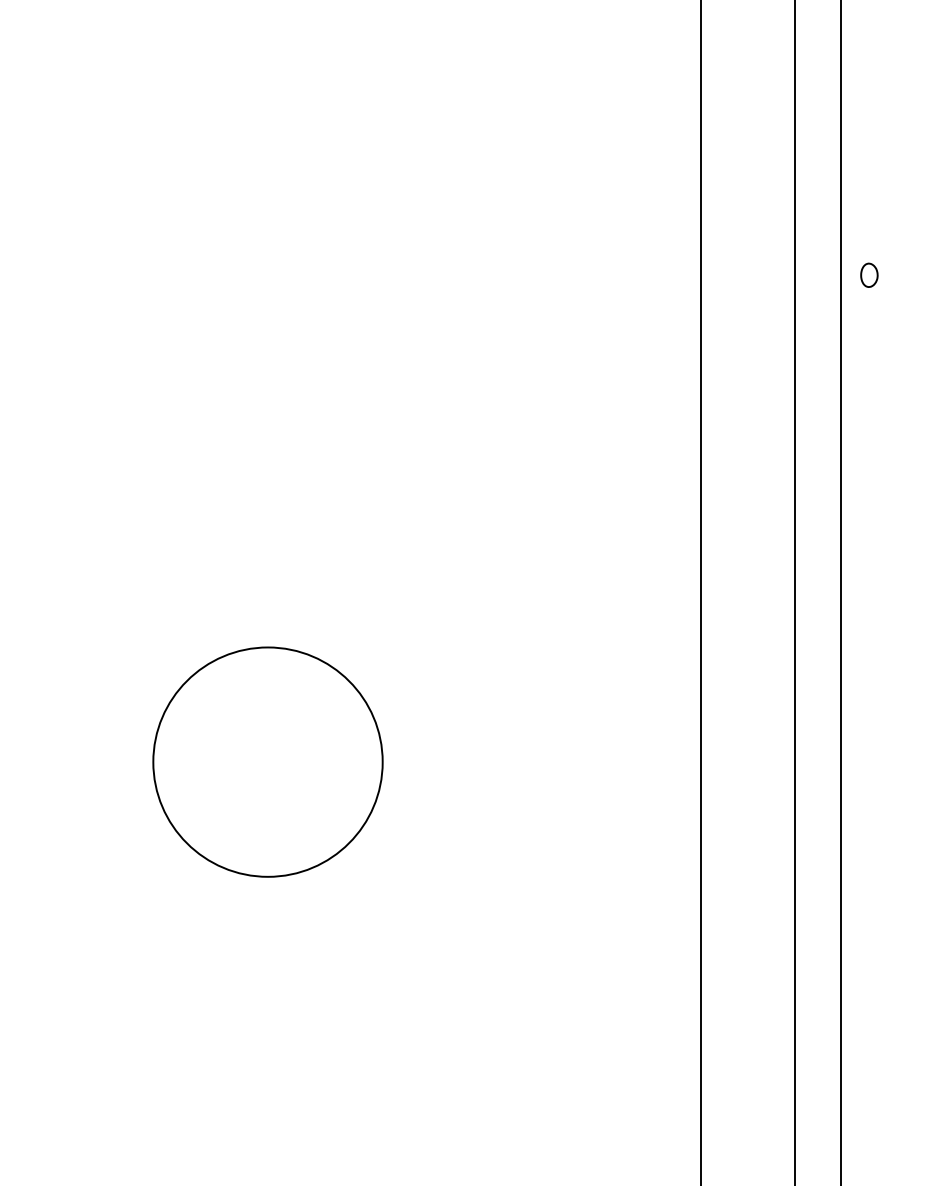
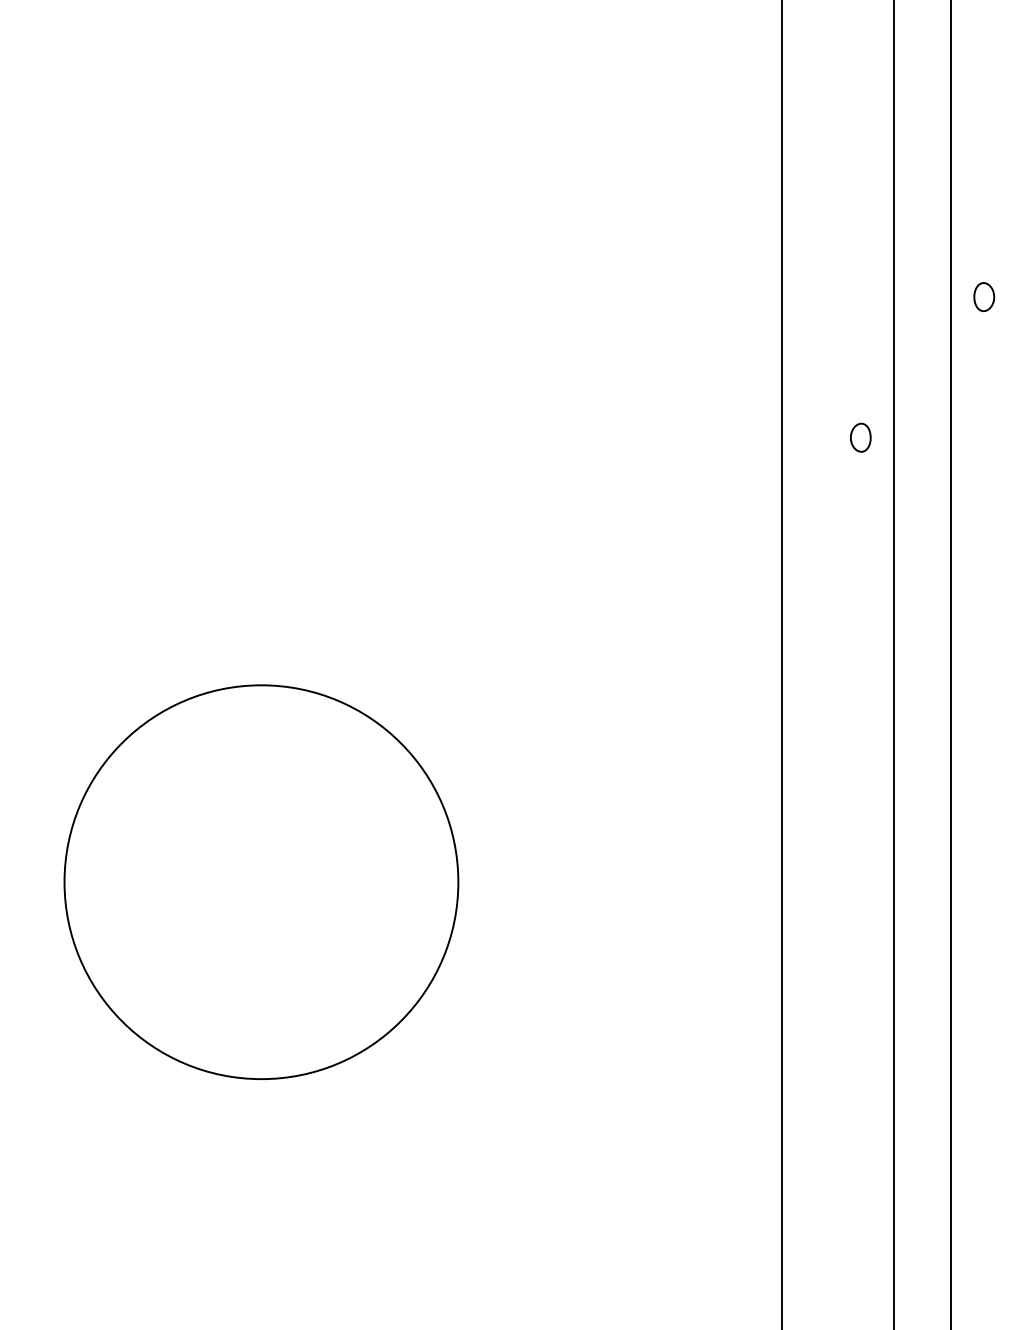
part: (766, 391) -> (860, 436), added
circle: (267, 761) -> (260, 881), size x1.43

